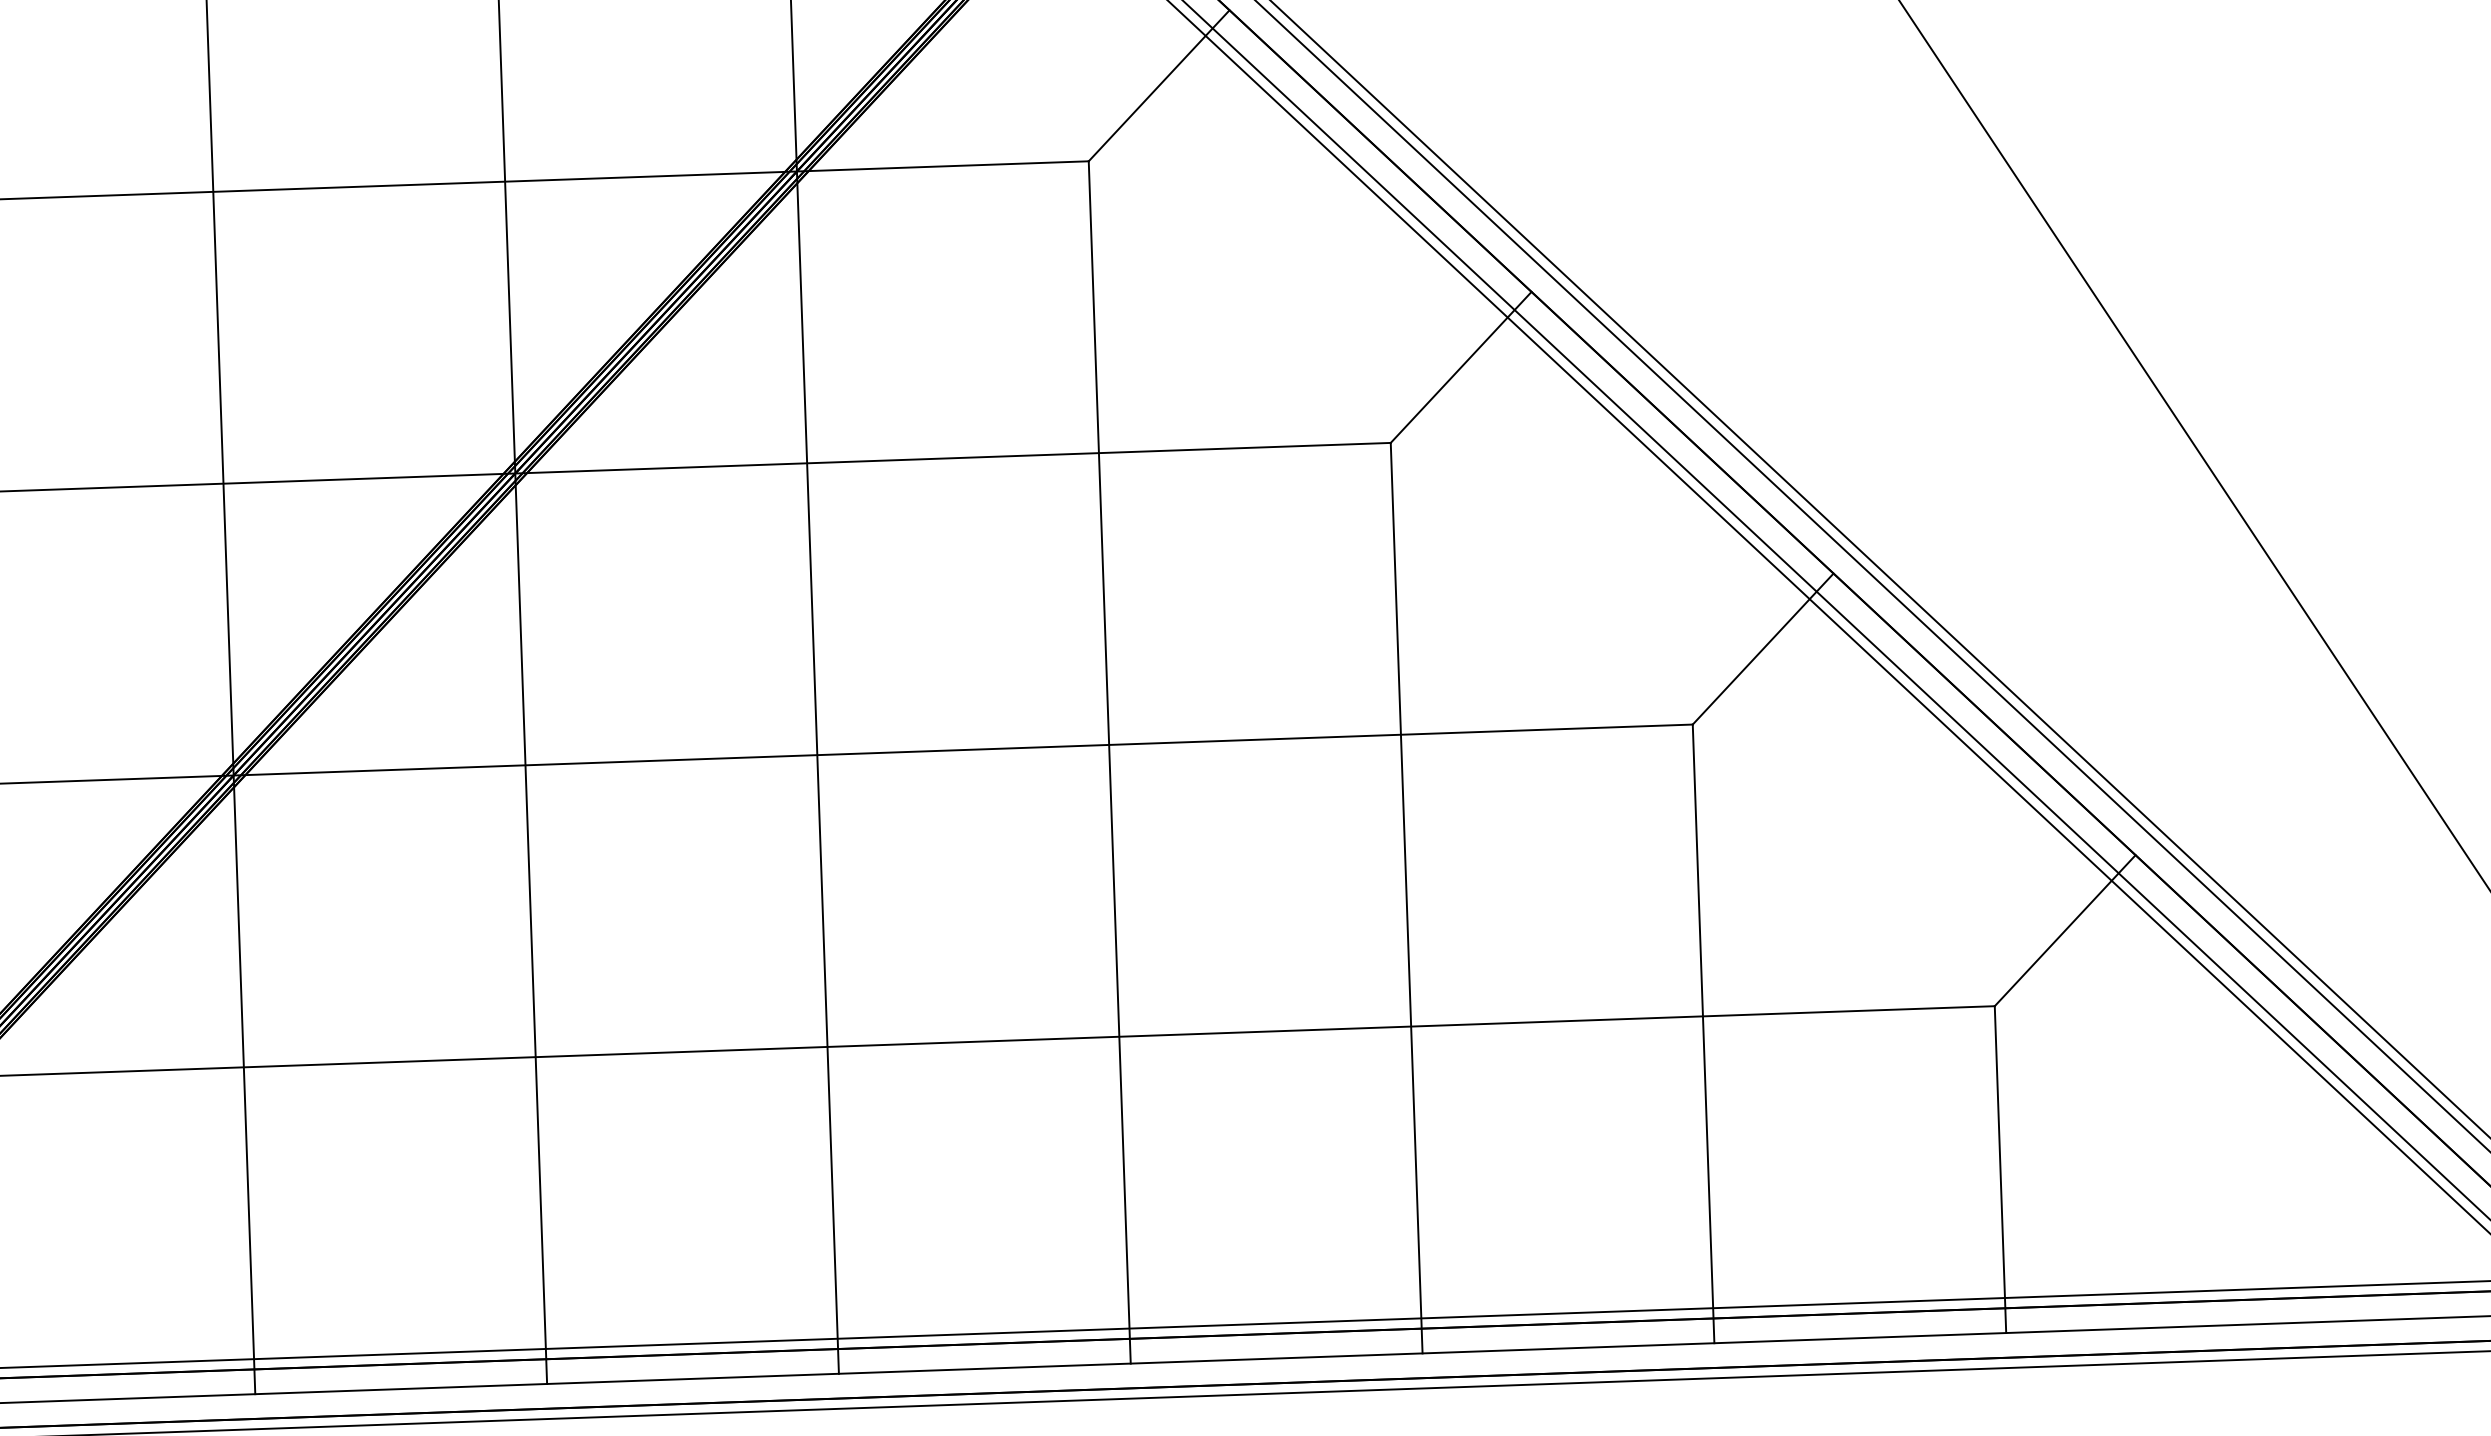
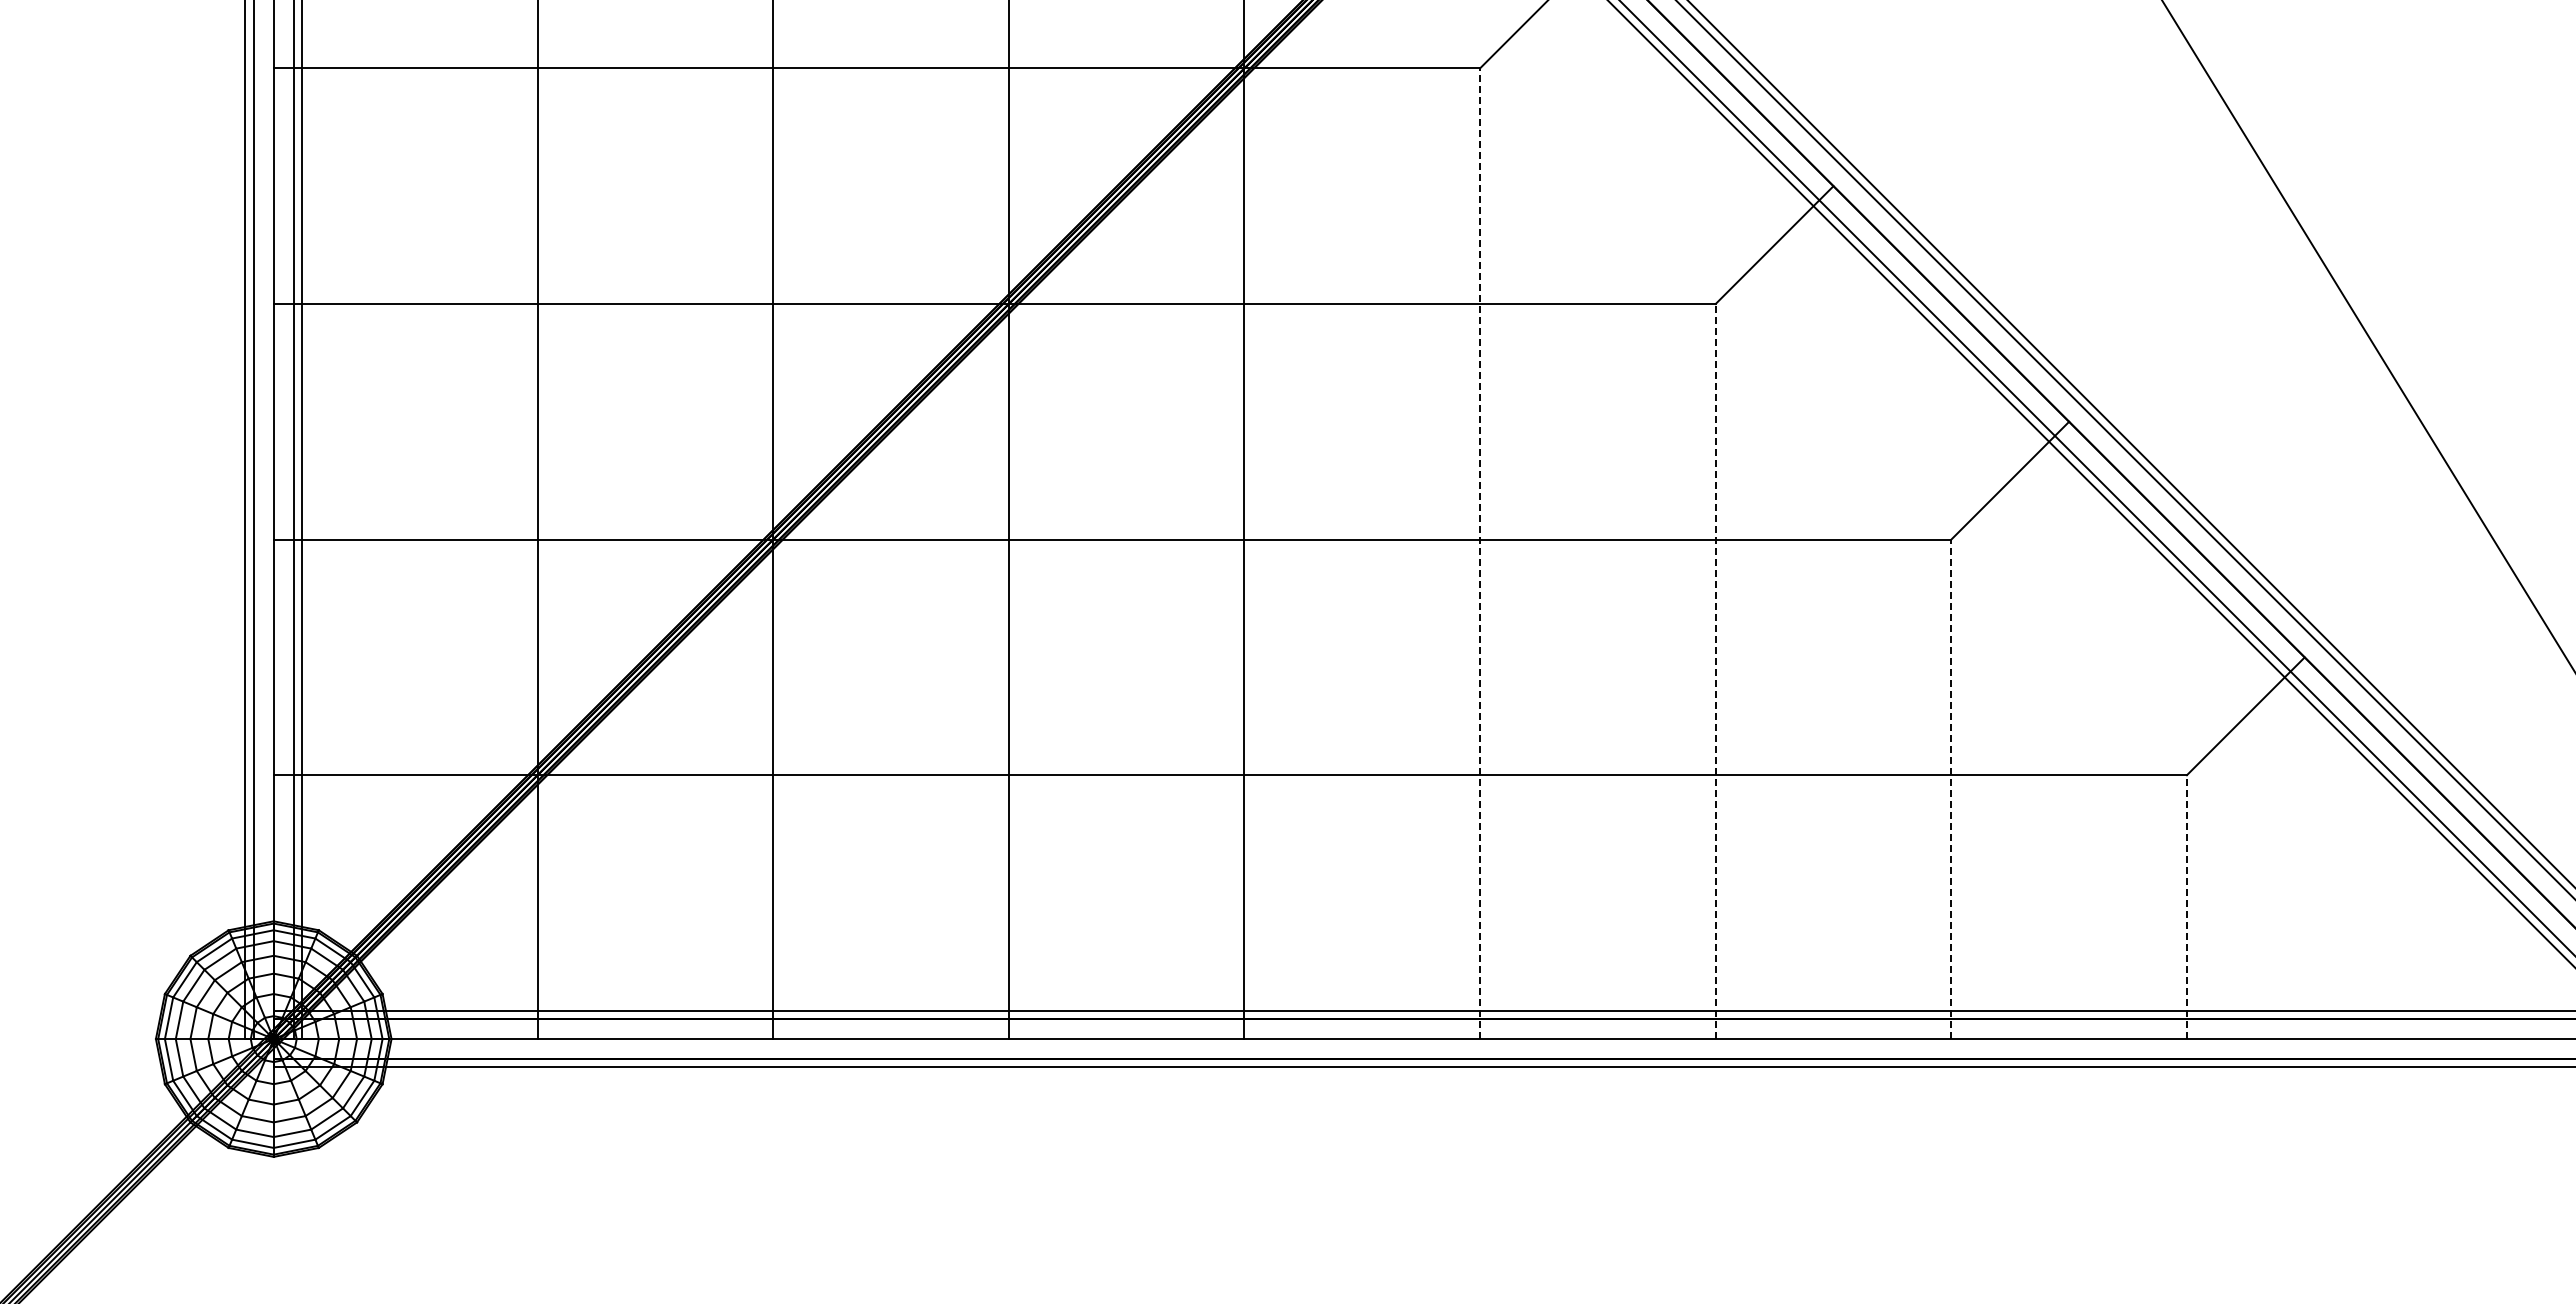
line: (1110, 762) -> (1480, 553), solid -> dashed
line: (1406, 898) -> (1715, 671), solid -> dashed
line: (1703, 1034) -> (1951, 789), solid -> dashed
line: (1999, 1170) -> (2186, 907), solid -> dashed

